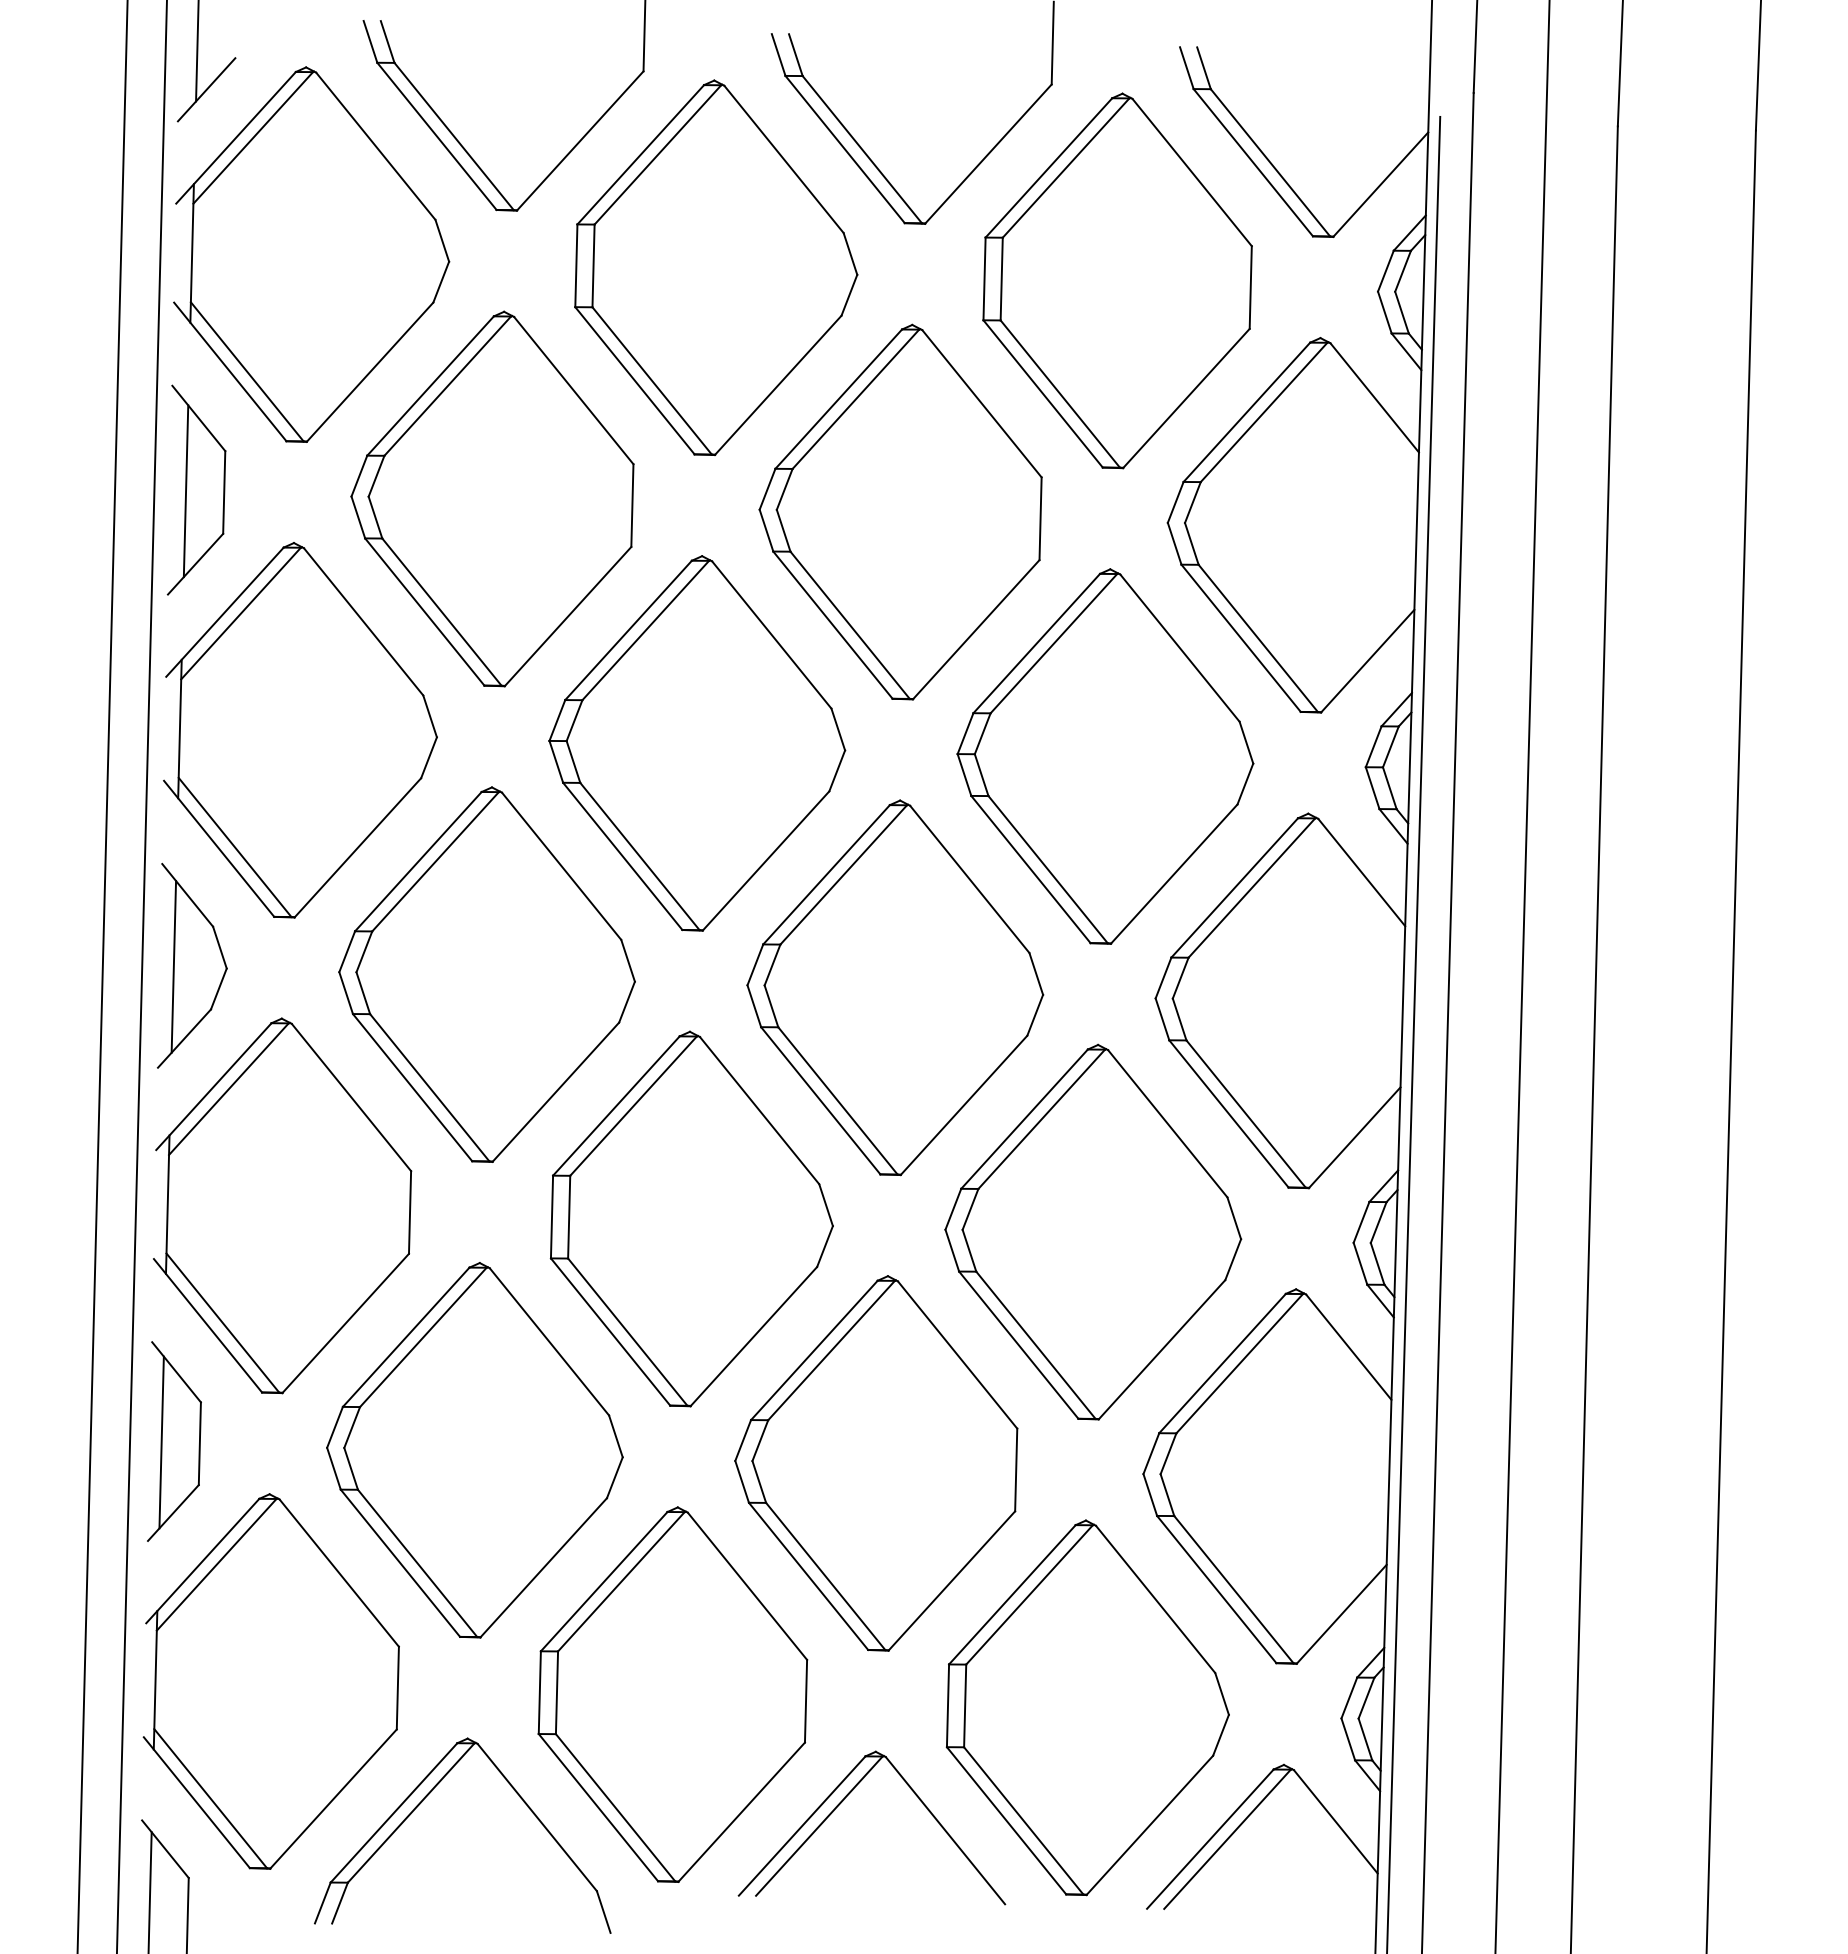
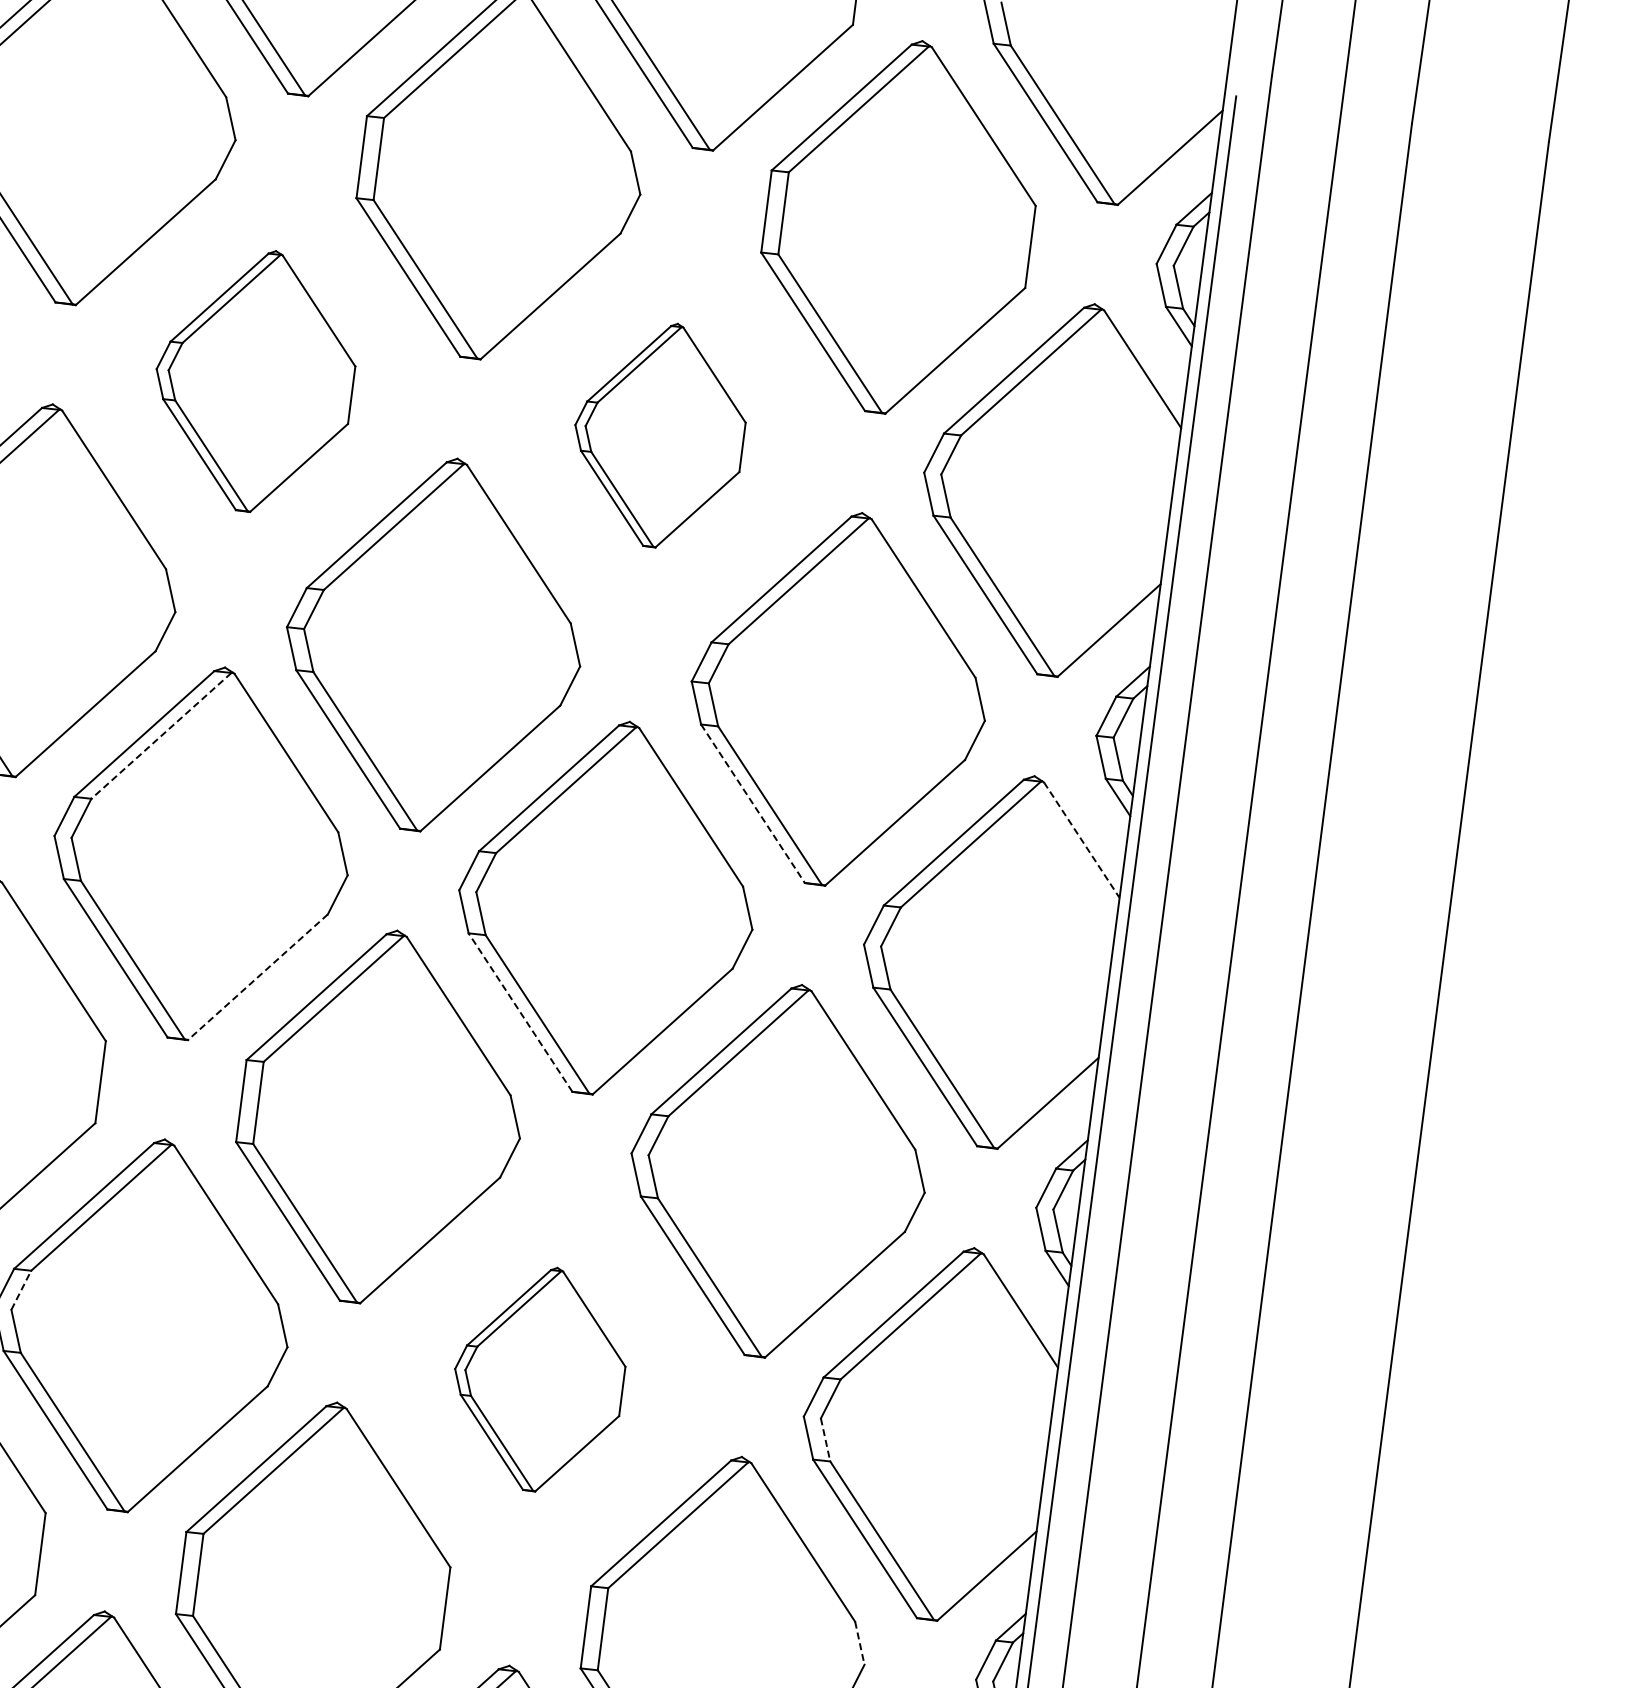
part: (492, 498) -> (254, 380), size x0.7
part: (900, 511) -> (659, 434), size x0.6
line: (435, 862) -> (161, 736), solid -> dashed
line: (1030, 869) -> (752, 803), solid -> dashed
line: (1362, 872) -> (1082, 840), solid -> dashed
line: (555, 1092) -> (257, 977), solid -> dashed
line: (820, 1100) -> (520, 1012), solid -> dashed
line: (352, 1427) -> (21, 1290), solid -> dashed
part: (876, 1463) -> (539, 1379), size x0.6
line: (1167, 1495) -> (825, 1440), solid -> dashed
line: (1222, 1693) -> (860, 1642), solid -> dashed

